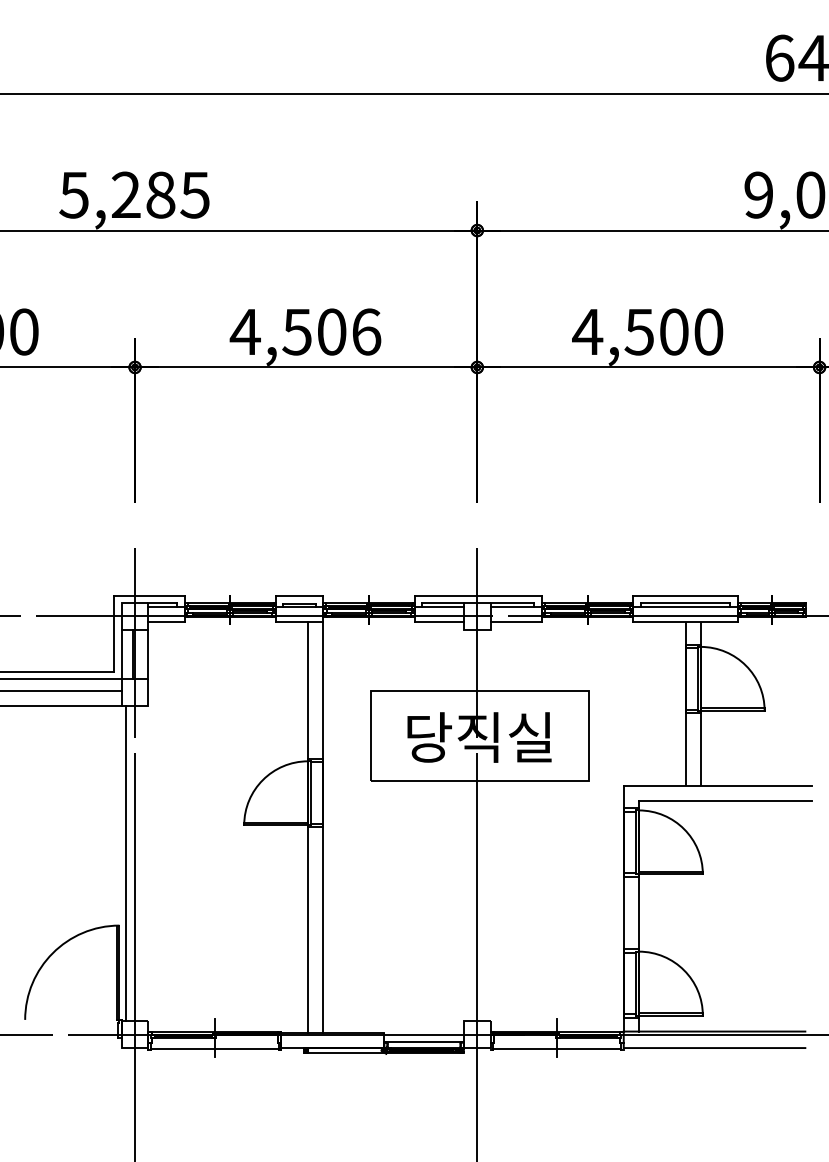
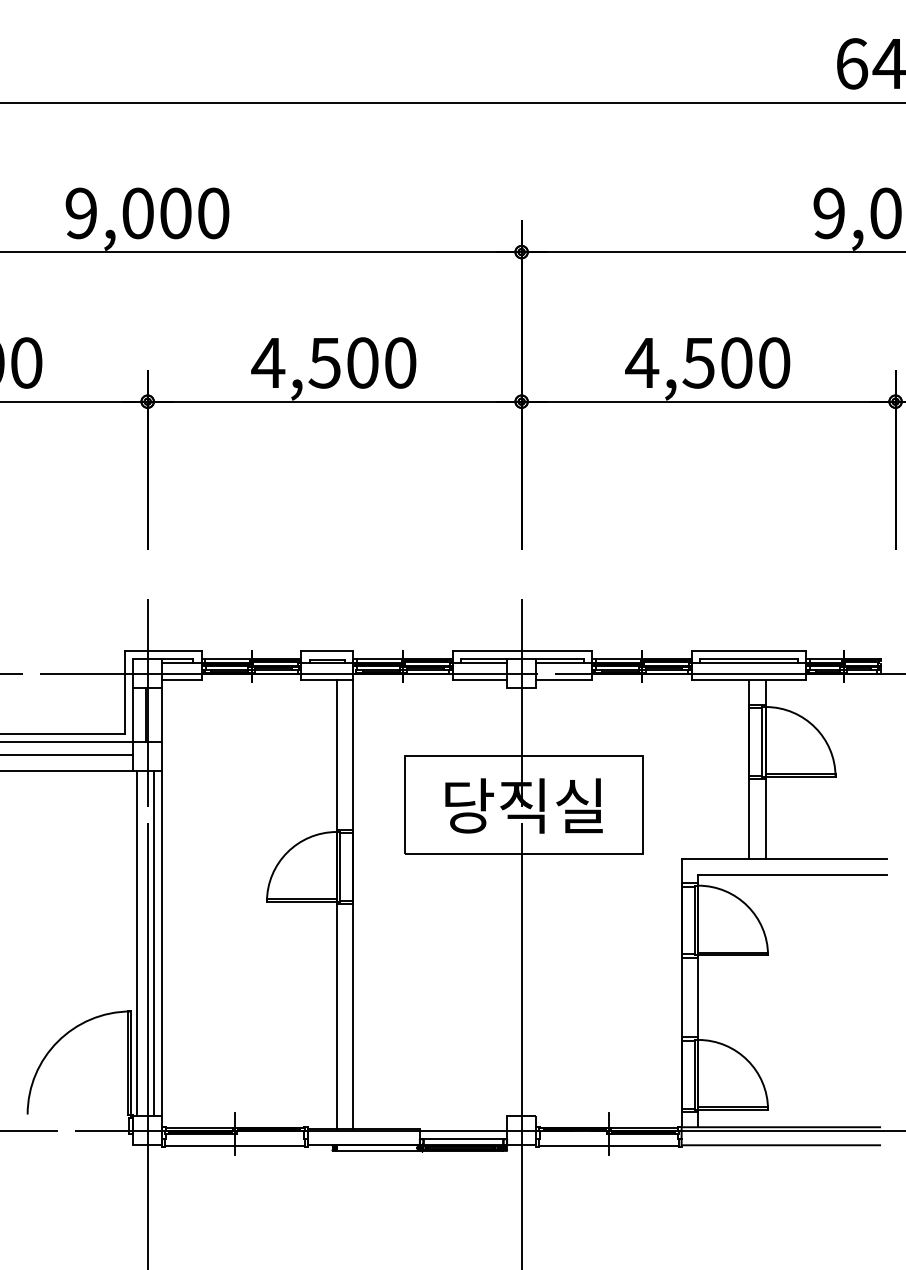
text: (133, 195) -> (146, 213), 5,285 -> 9,000
text: (366, 331) -> (400, 362), 4,506 -> 4,500
line: (140, 863) -> (153, 943), added
line: (148, 863) -> (162, 943), added

